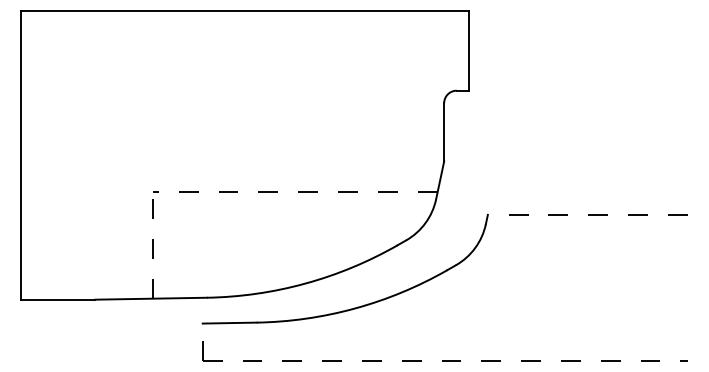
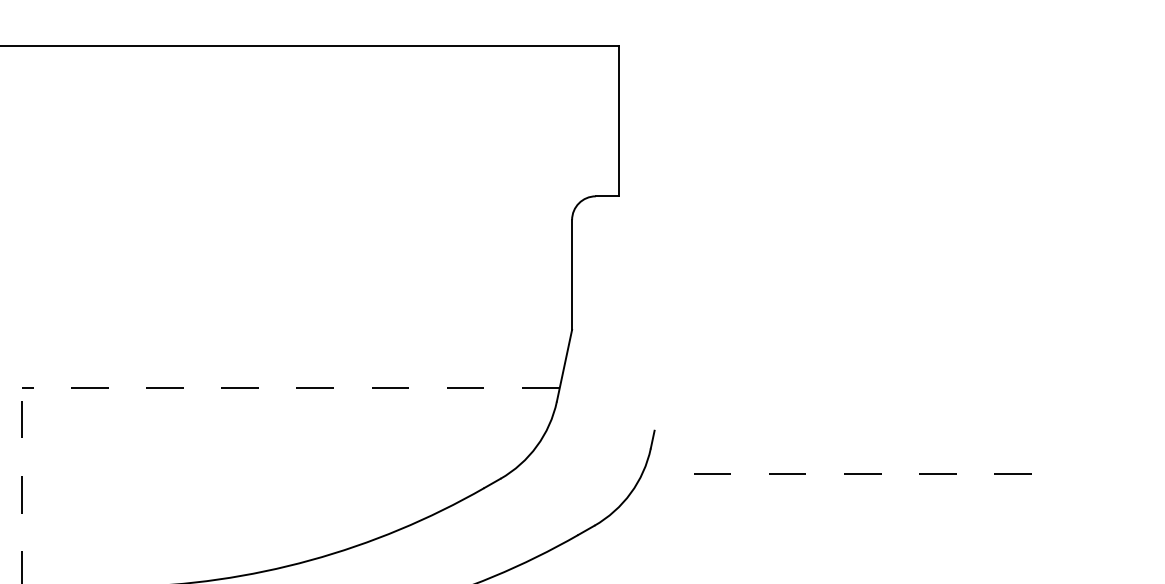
line: (598, 214) -> (863, 473), moved

